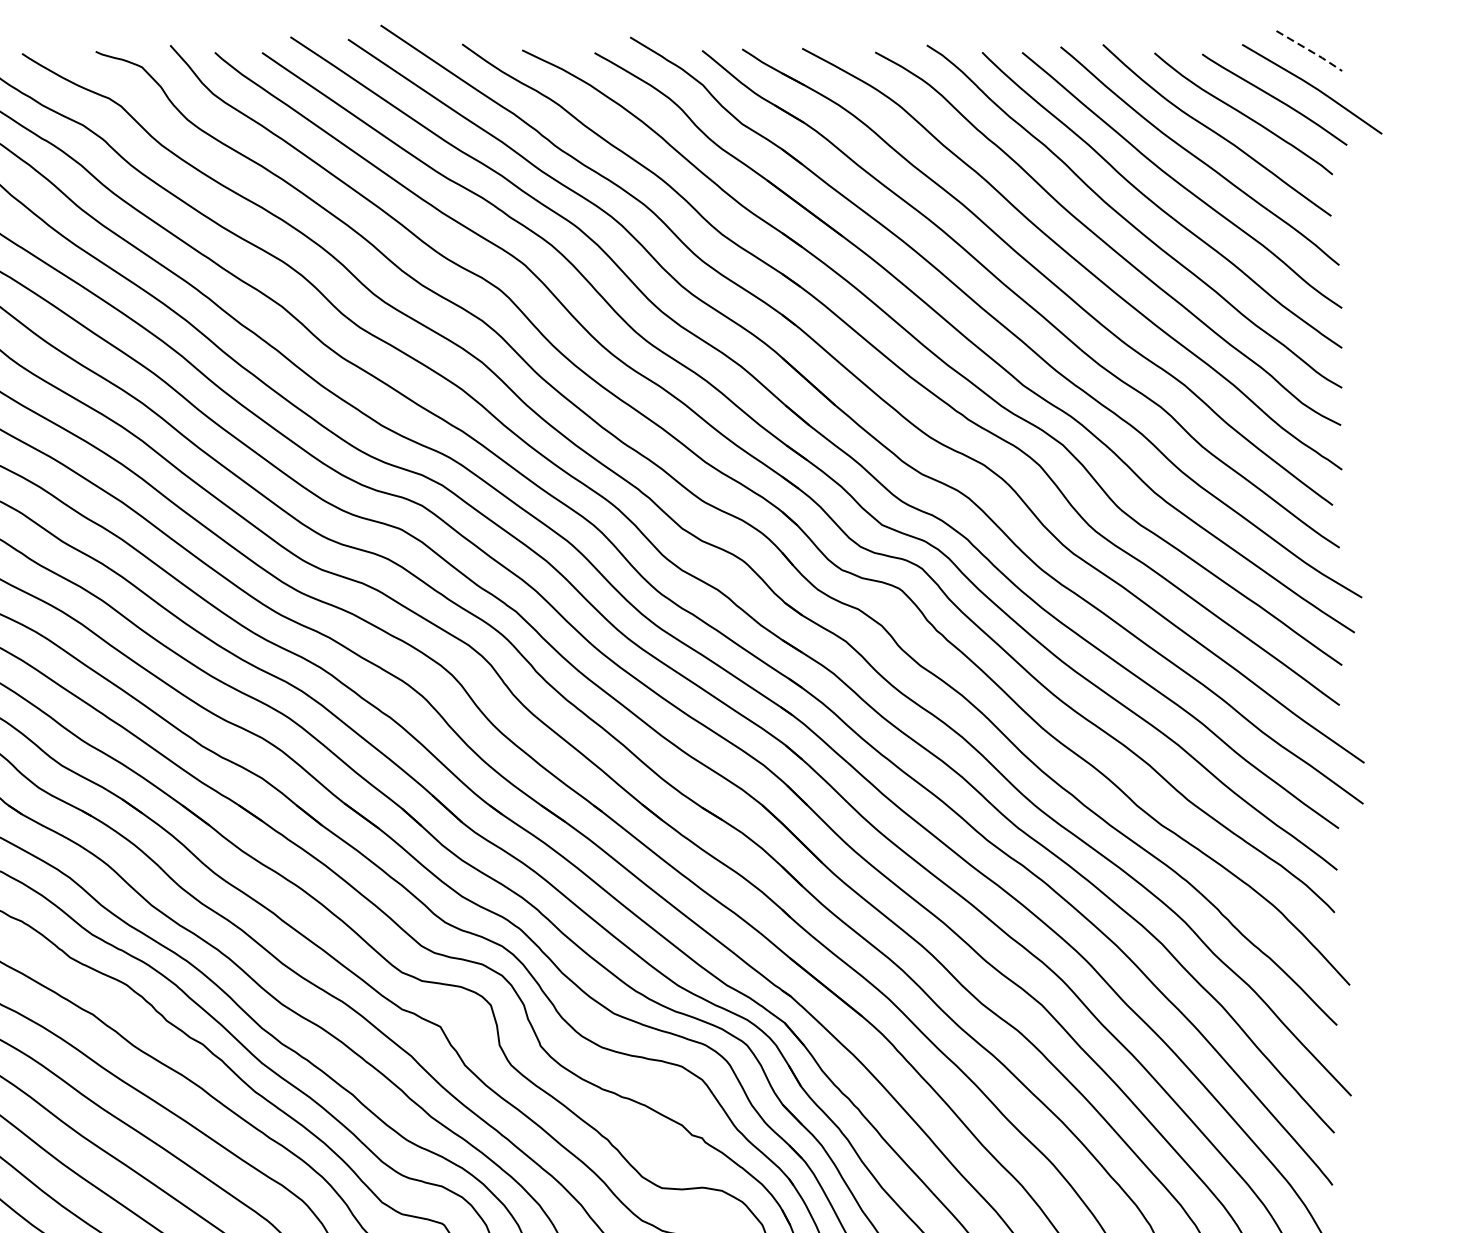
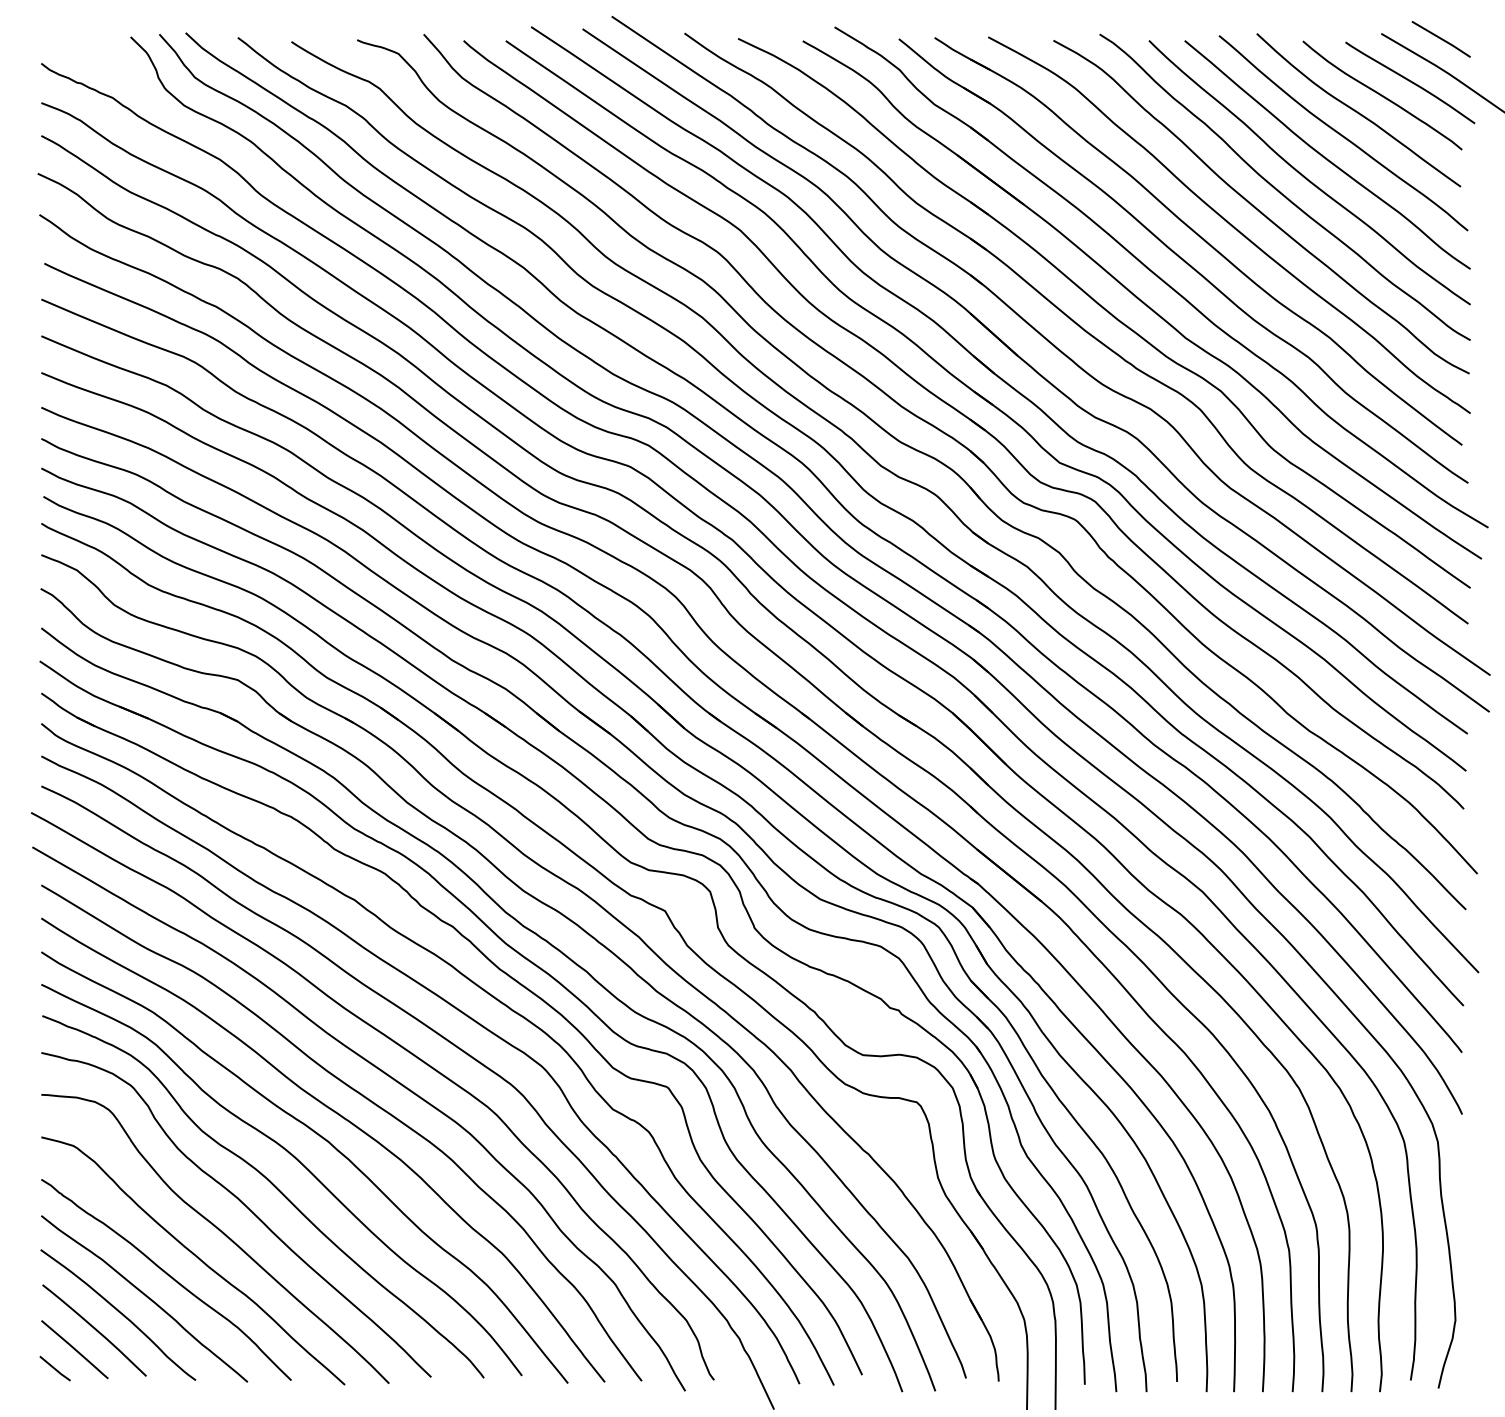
line: (1310, 51) -> (1442, 39), dashed -> solid

